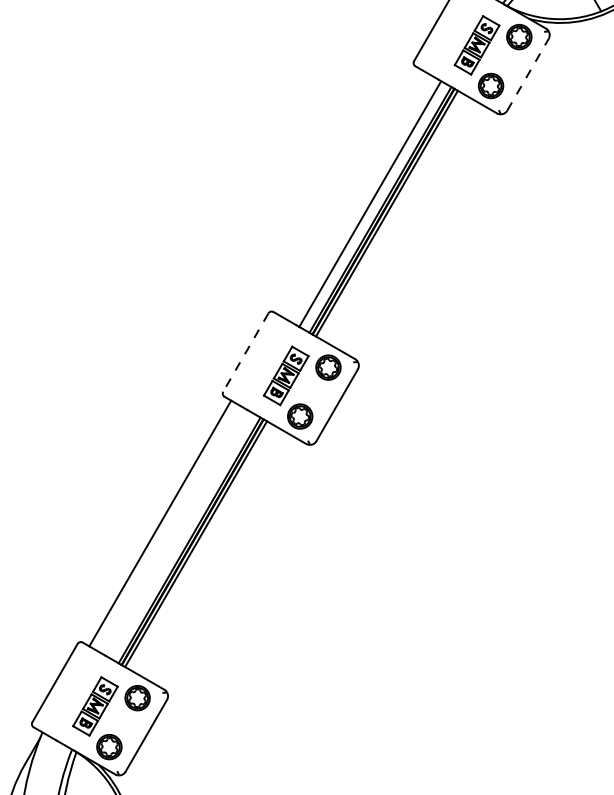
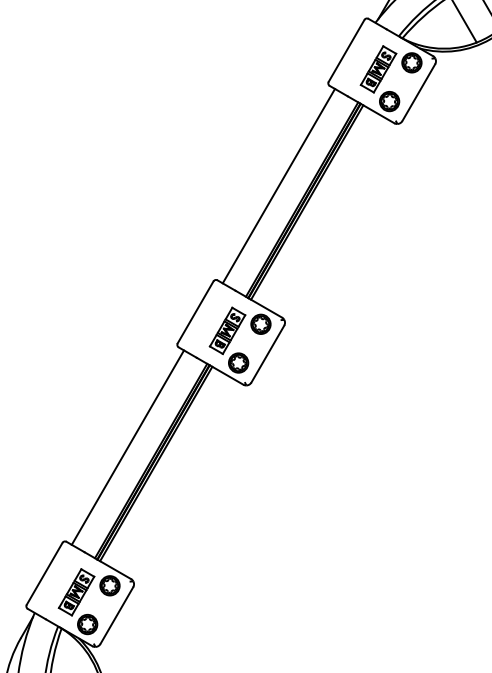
line: (527, 74) -> (418, 92), dashed -> solid
line: (369, 203) -> (278, 185), moved
line: (245, 352) -> (195, 312), dashed -> solid

